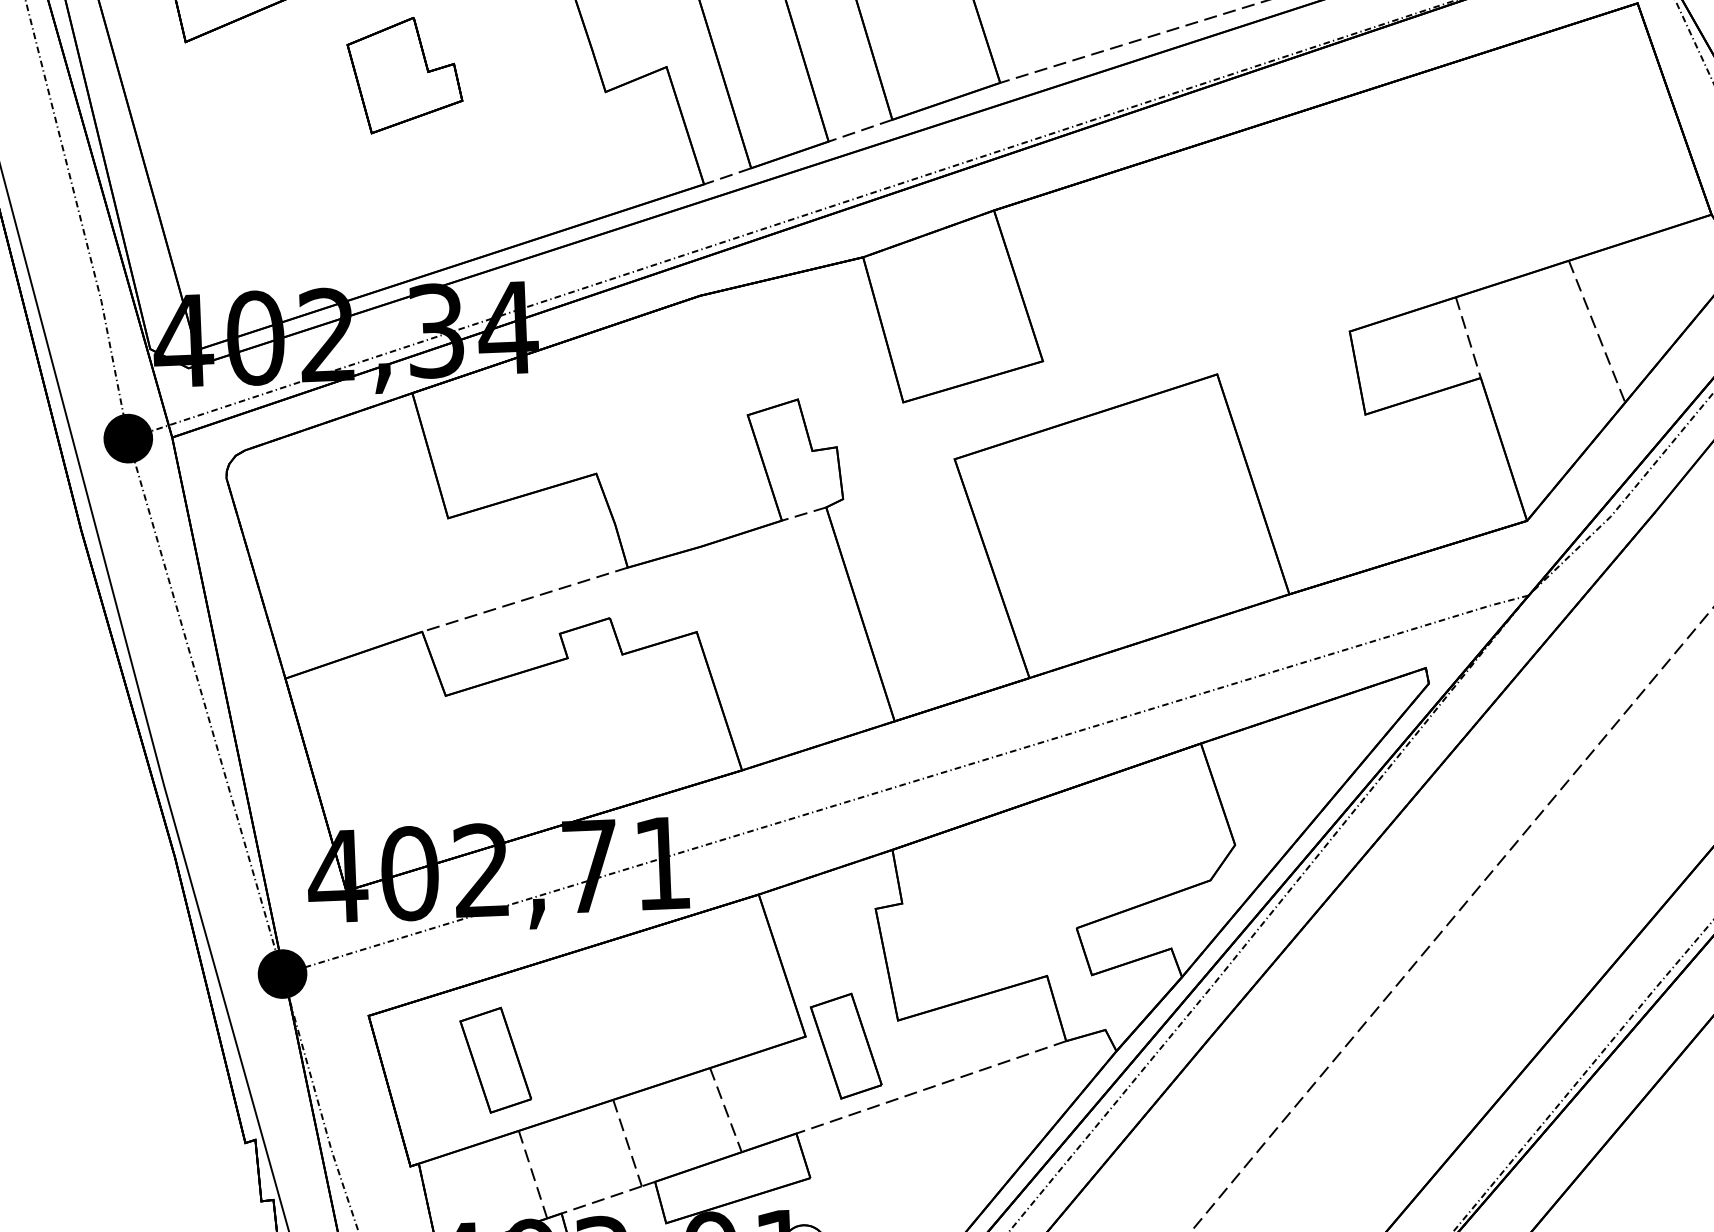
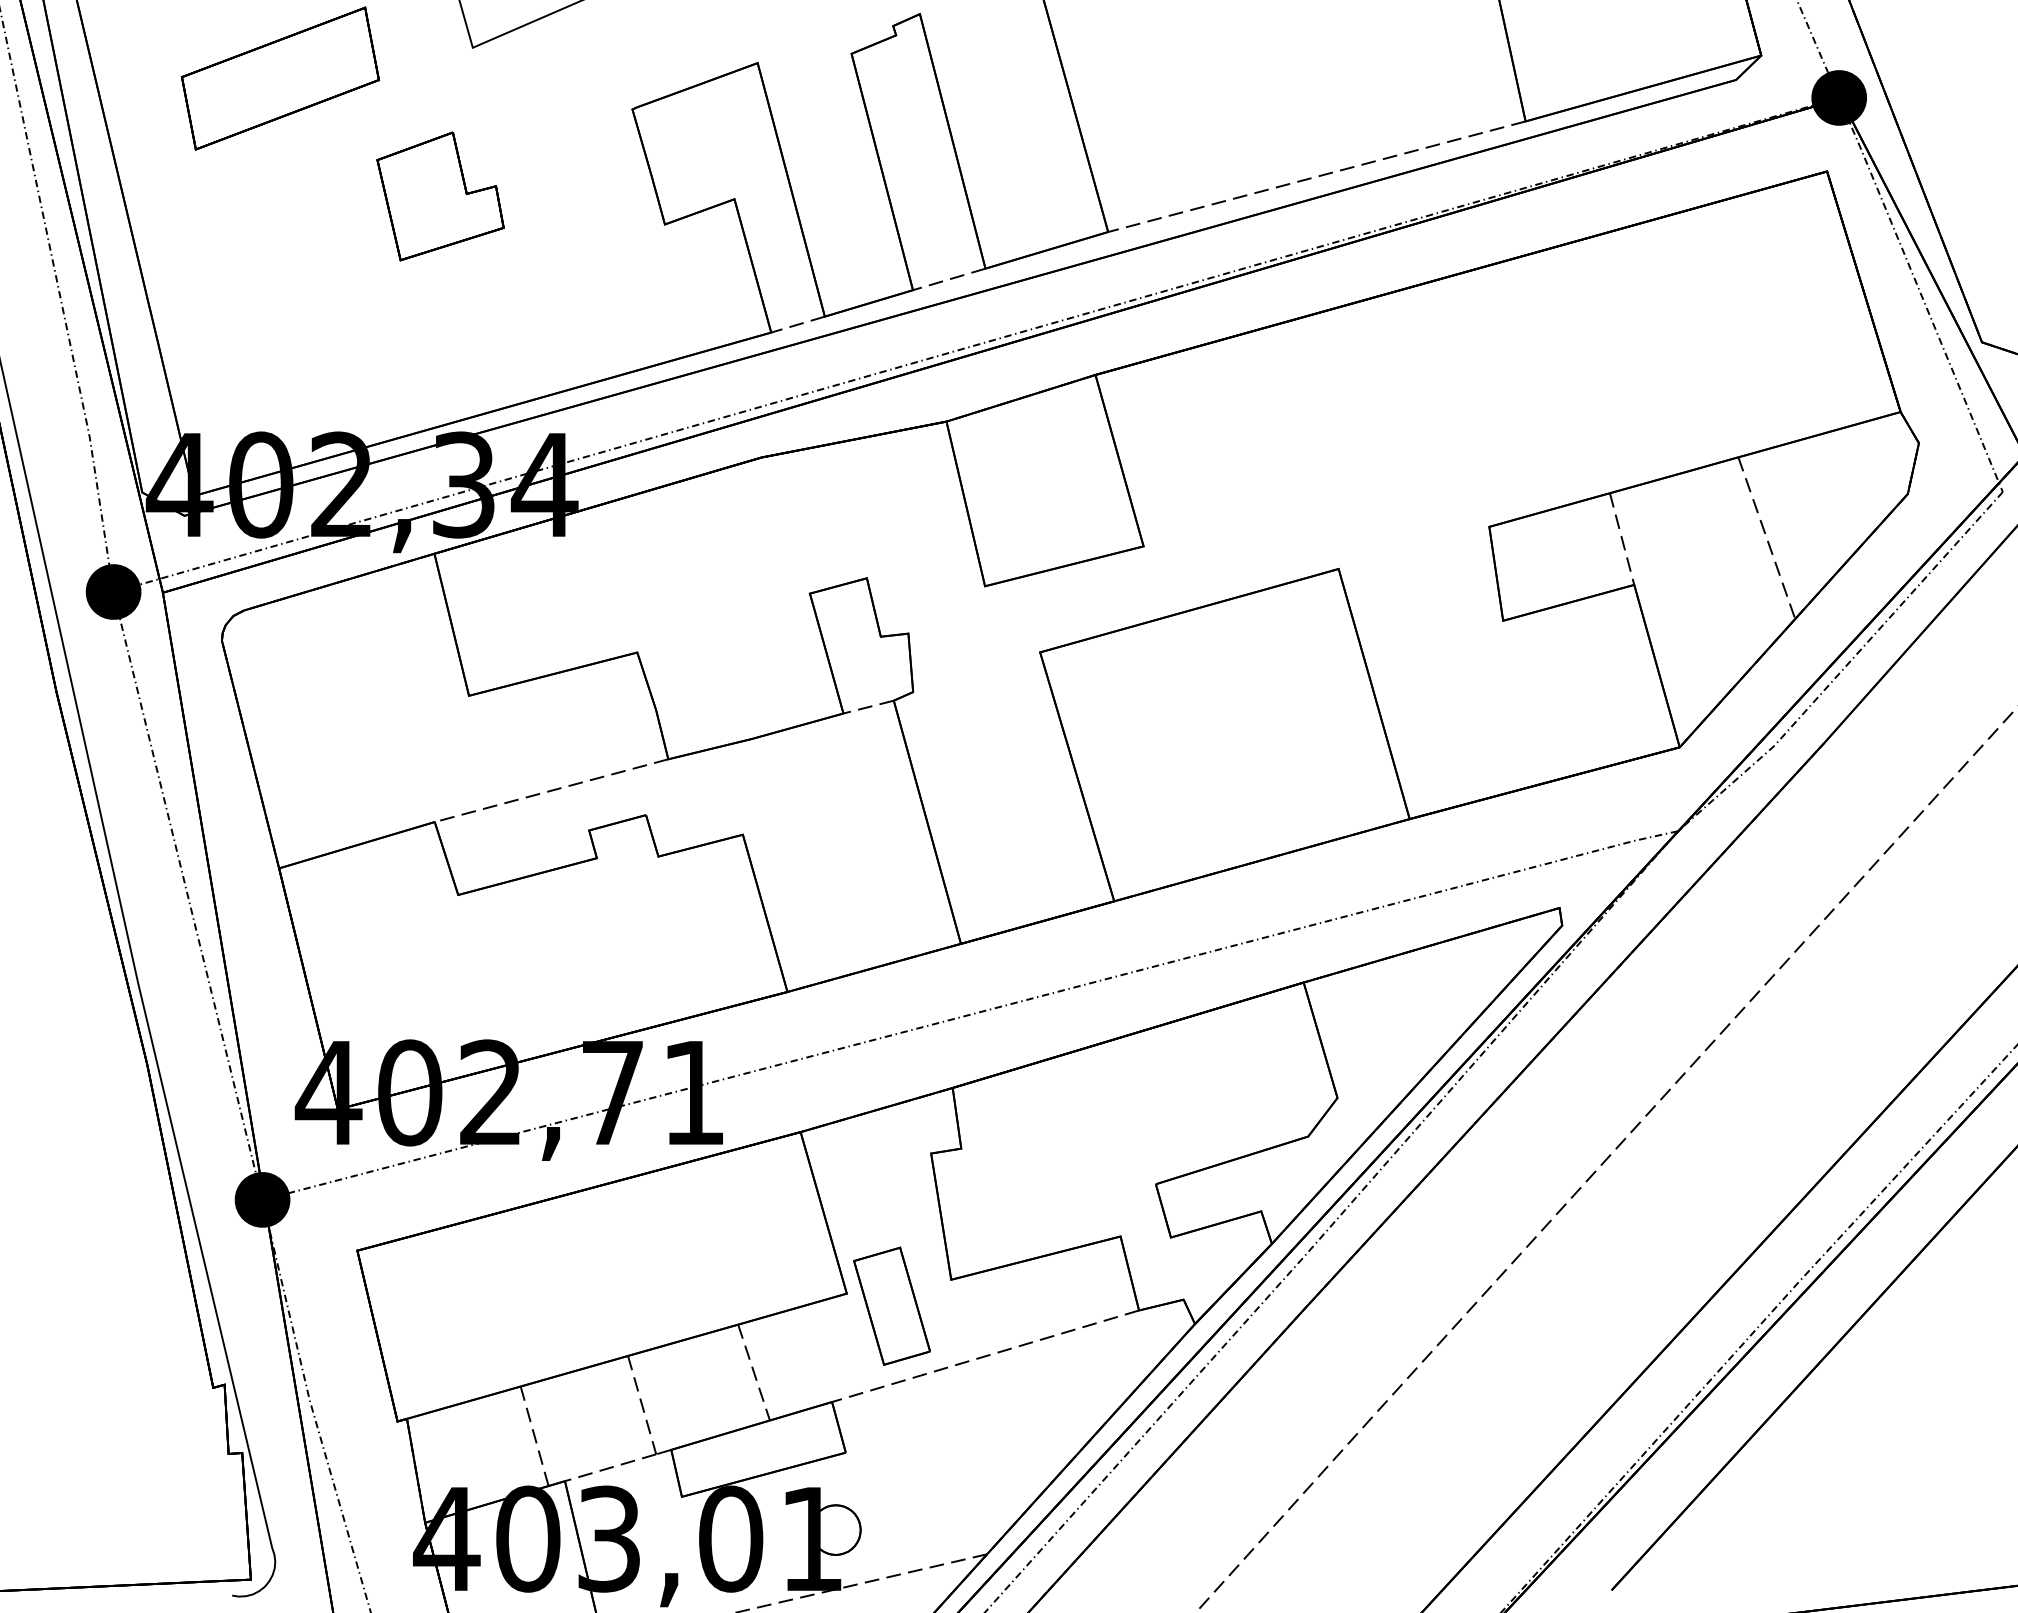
part: (495, 1059) -> (497, 1305), removed

